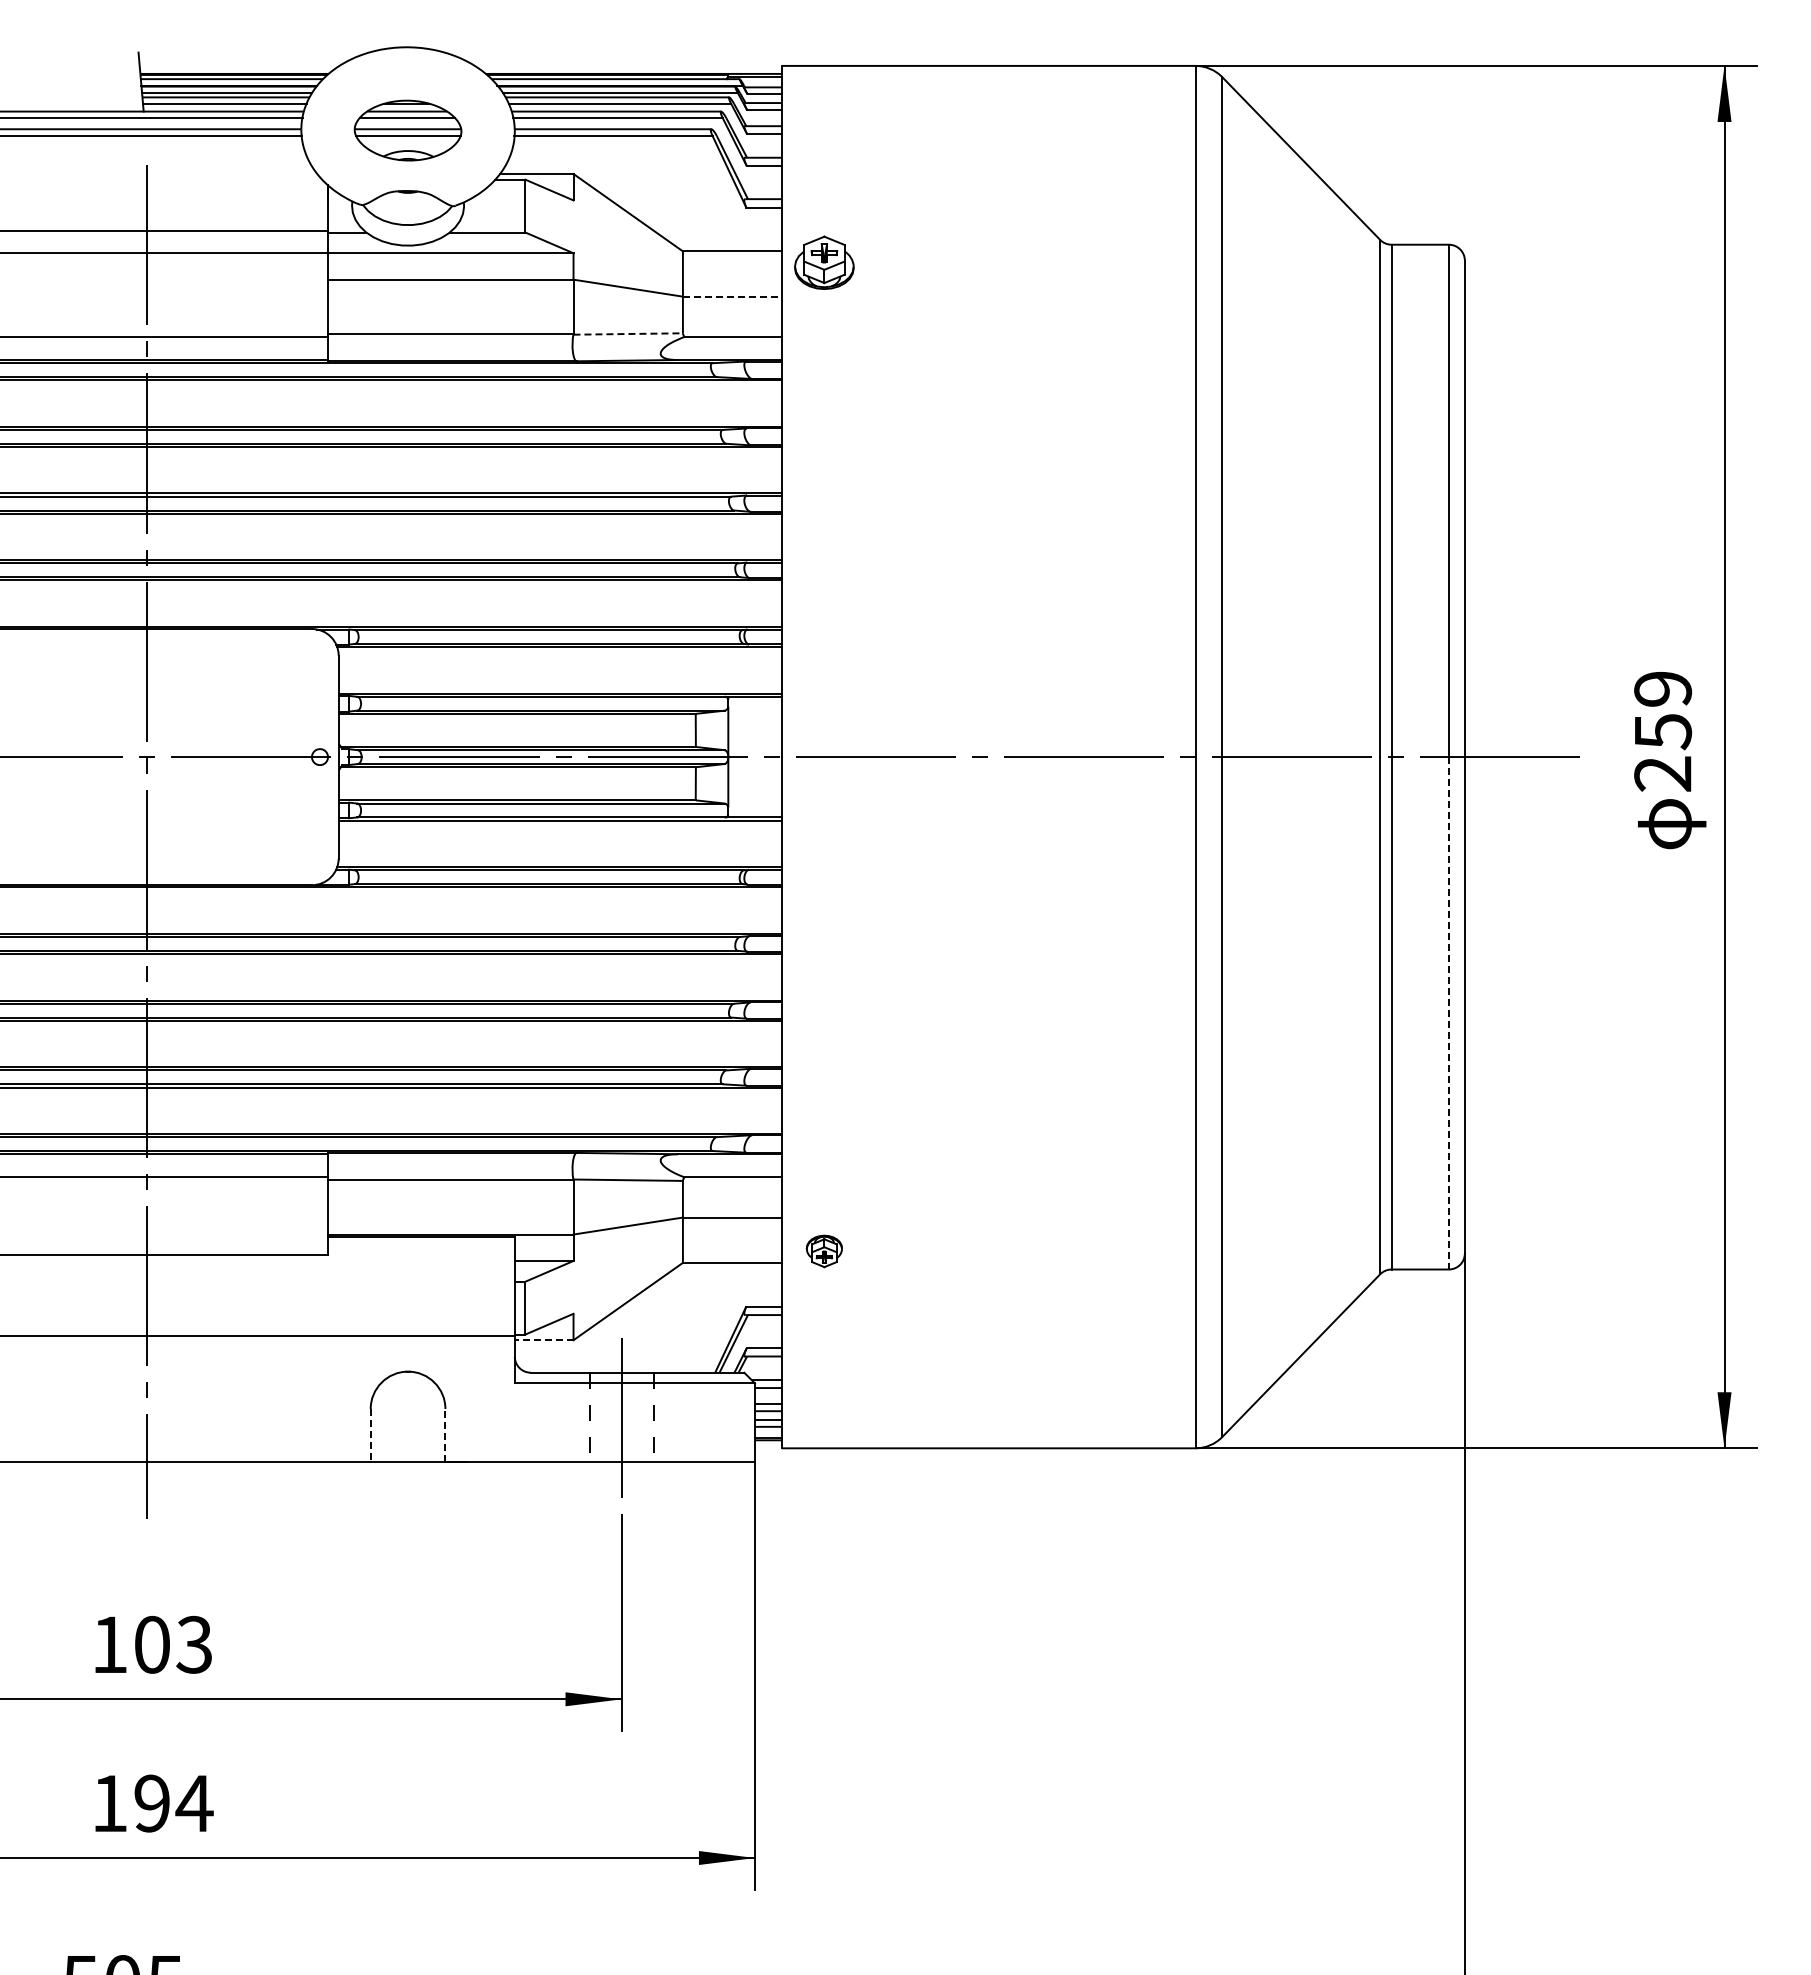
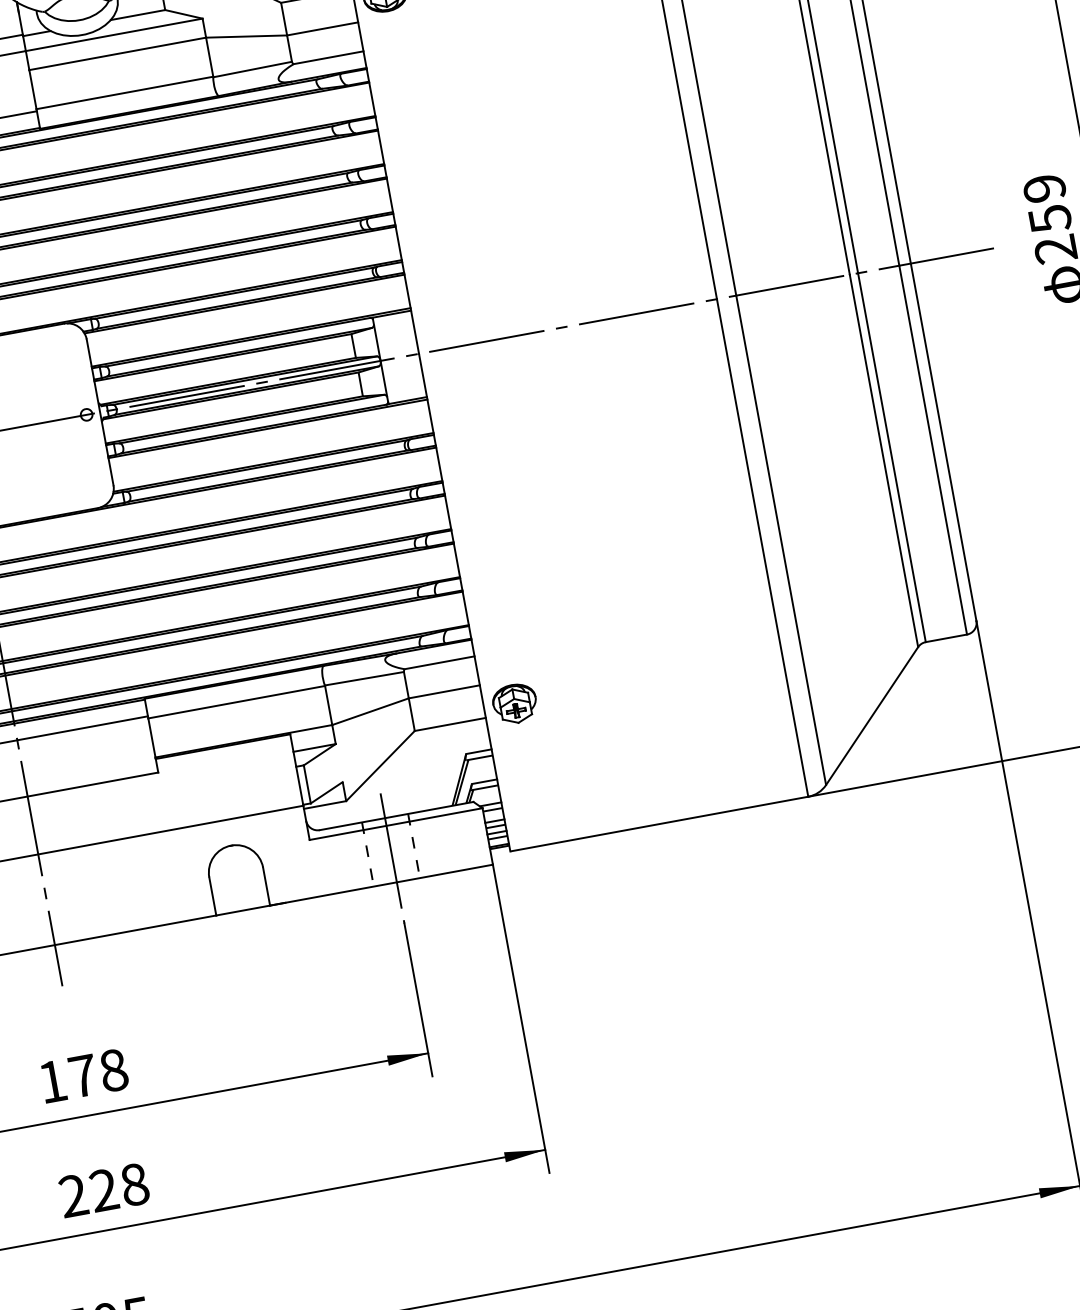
line: (732, 296) -> (322, 28), dashed -> solid
line: (628, 334) -> (252, 69), dashed -> solid
line: (1448, 1012) -> (932, 449), dashed -> solid
part: (824, 1251) -> (515, 704), size x1.67
line: (543, 1340) -> (324, 805), dashed -> solid
line: (445, 1434) -> (266, 885), dashed -> solid
line: (370, 1435) -> (212, 896), dashed -> solid
text: (173, 1644) -> (98, 1073), 103 -> 178
text: (152, 1803) -> (104, 1190), 194 -> 228

